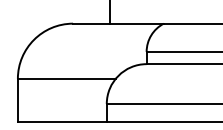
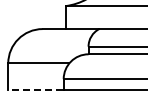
line: (61, 122) -> (35, 90), solid -> dashed

